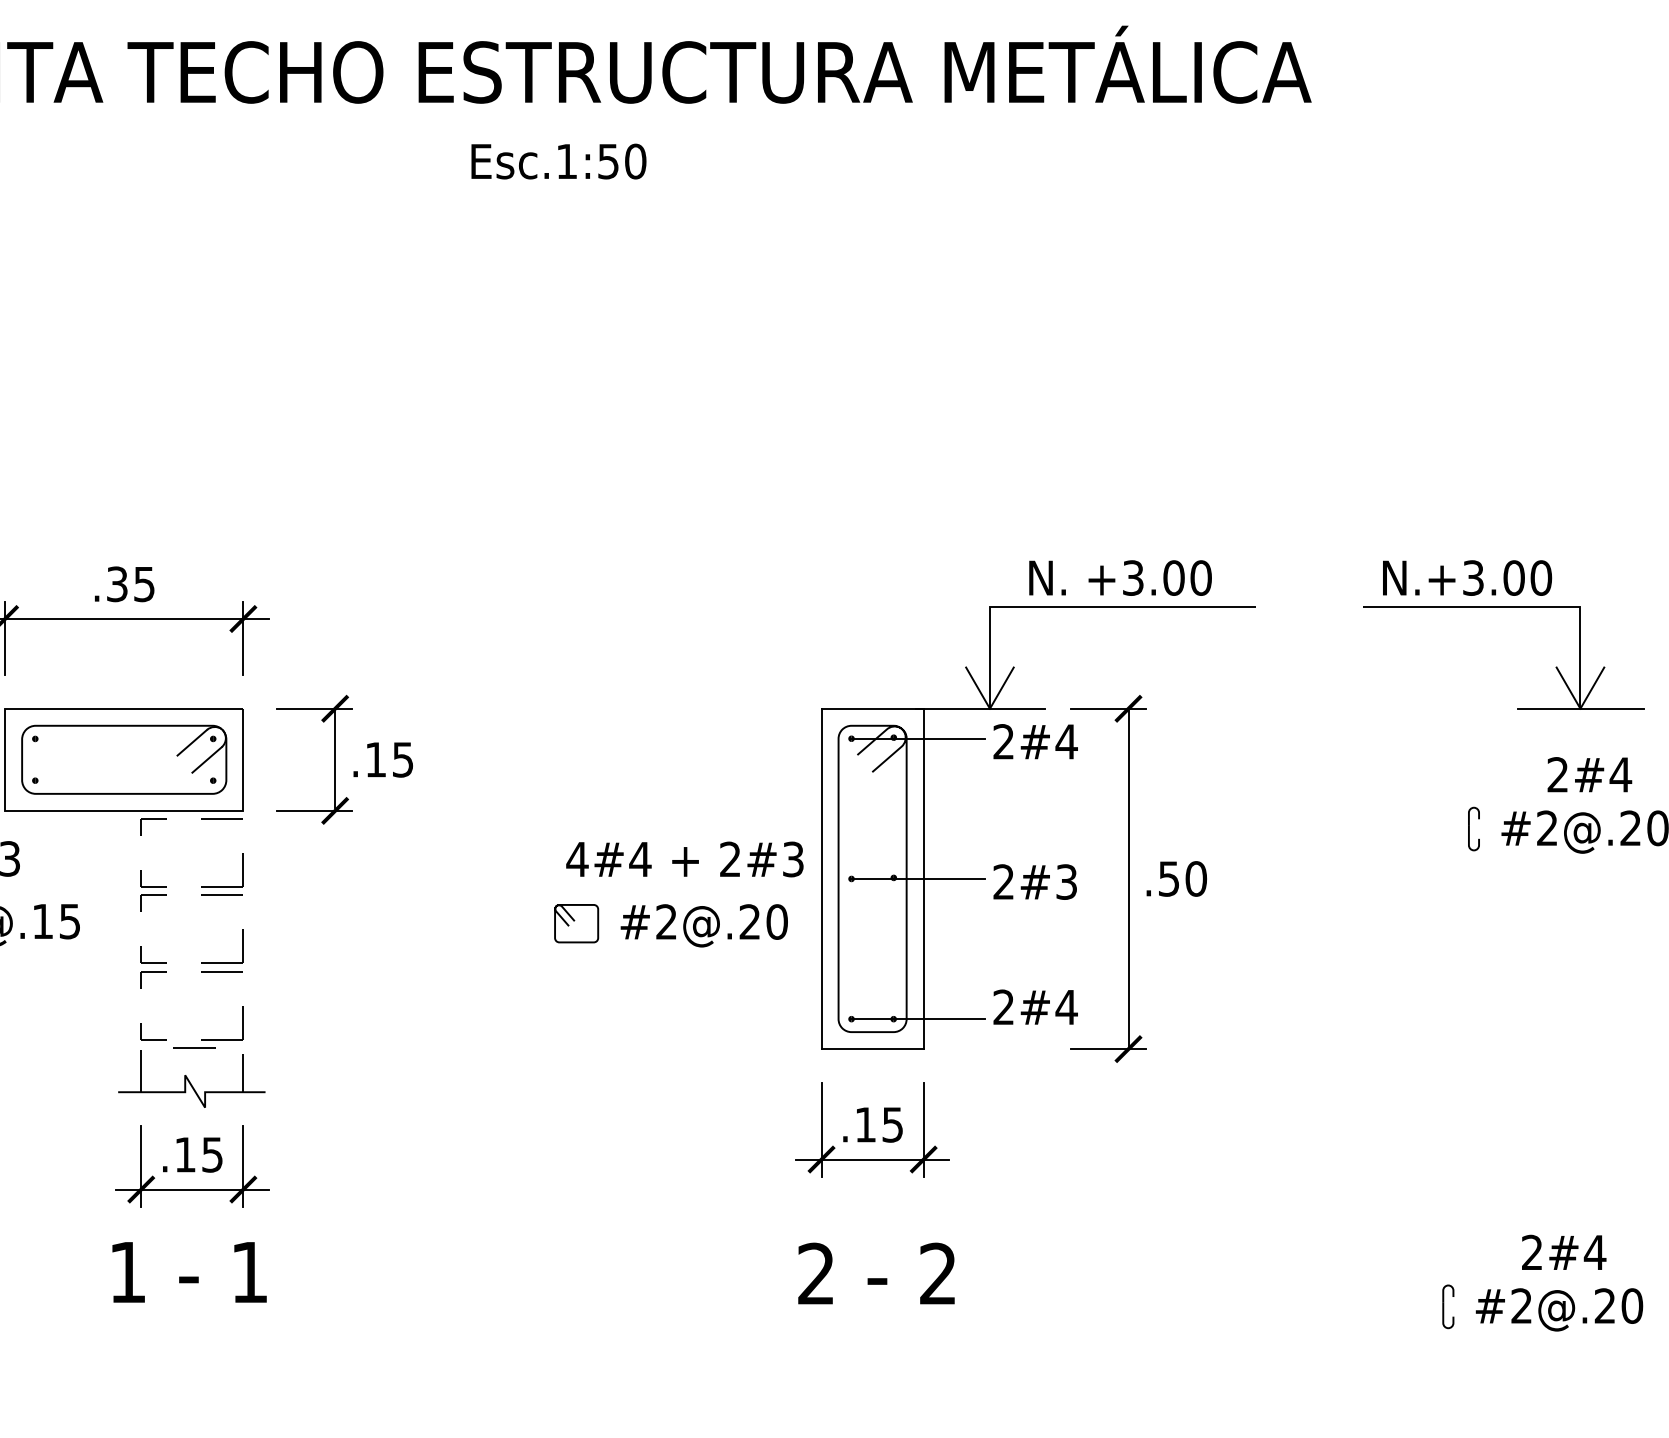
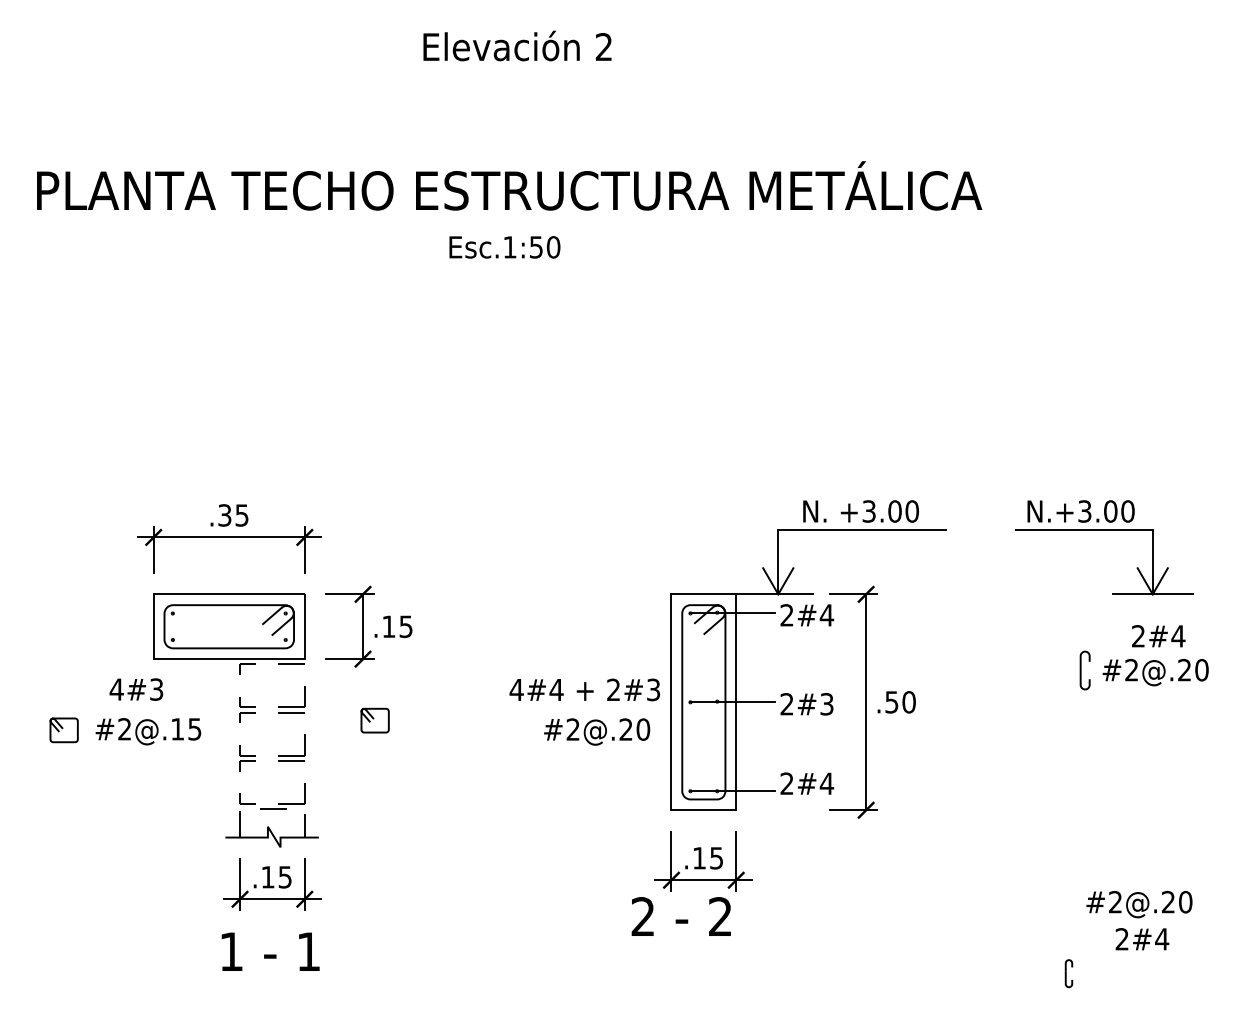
part: (1474, 828) -> (1085, 670), size x1.4
curve: (574, 921) -> (373, 719), moved
text: (875, 1273) -> (680, 916), moved
text: (1559, 1309) -> (1139, 904), moved

